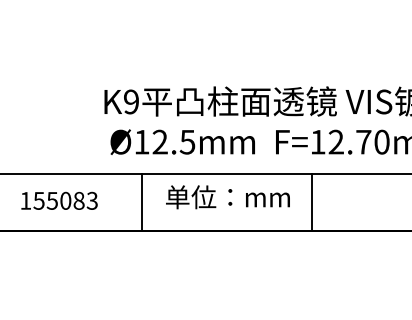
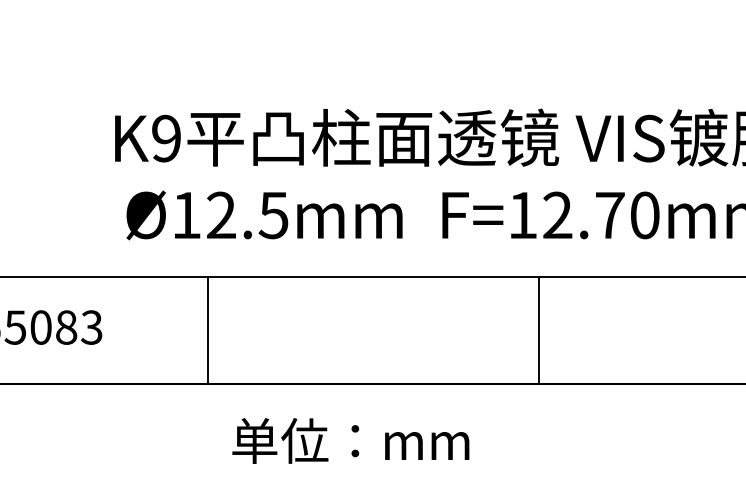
text: (227, 197) -> (349, 441), moved
line: (142, 202) -> (208, 330), moved
line: (312, 202) -> (538, 330), moved

